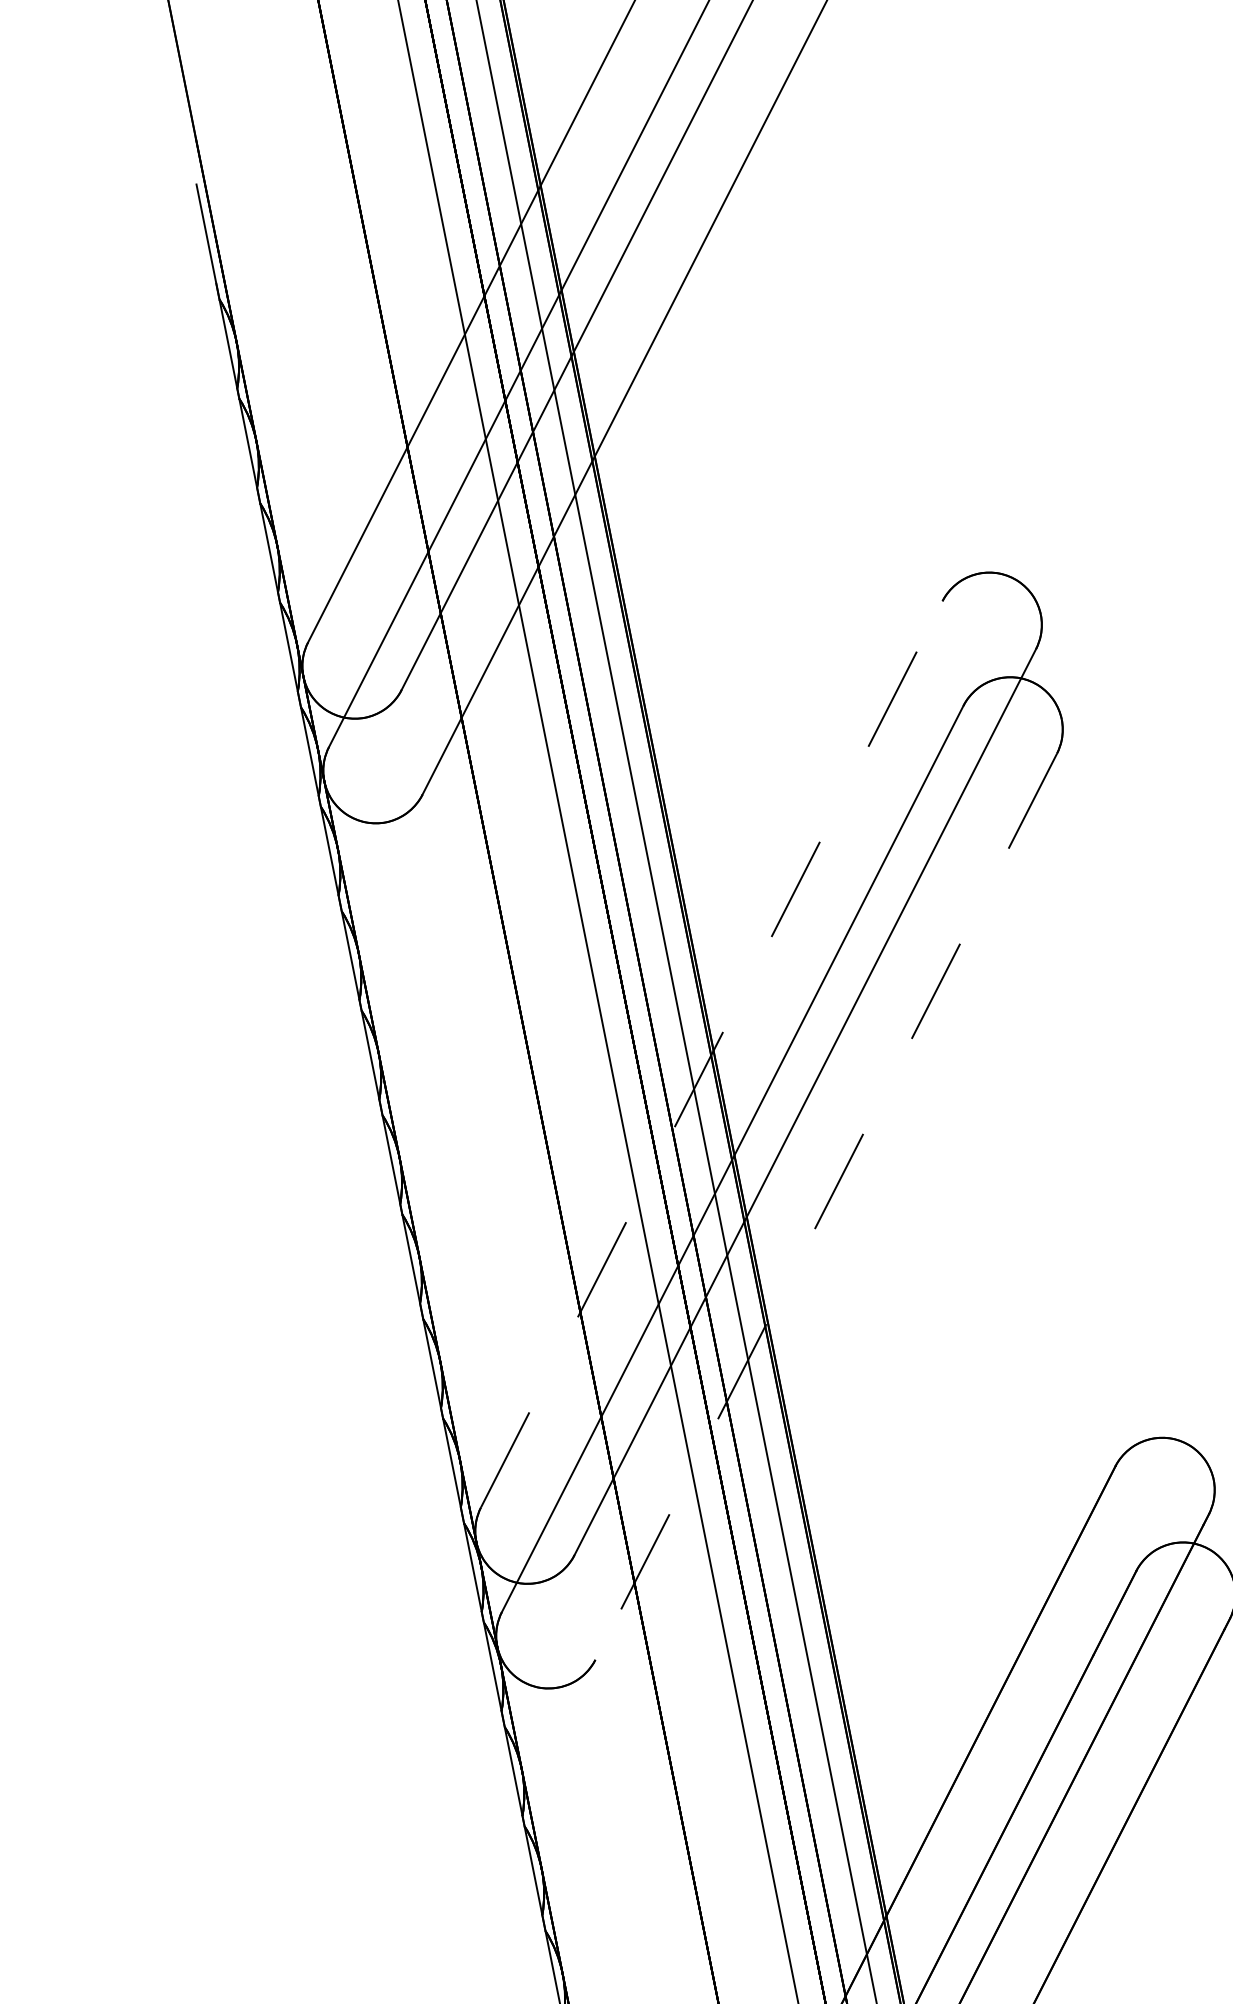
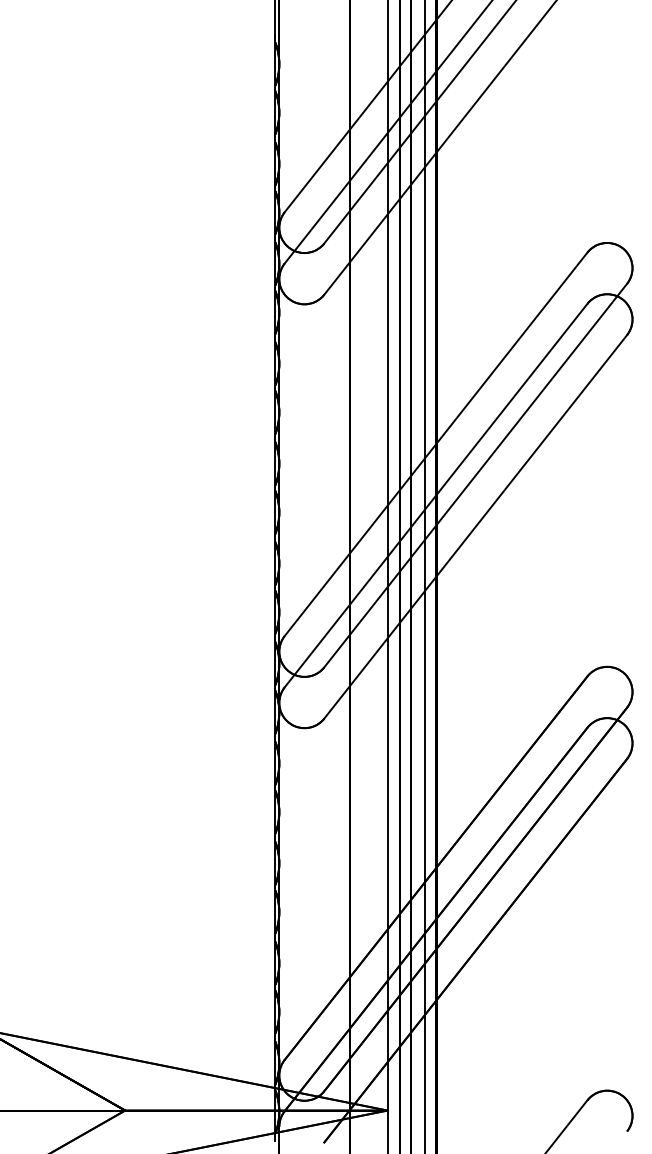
line: (712, 1052) -> (436, 443), dashed -> solid
line: (826, 1208) -> (475, 527), dashed -> solid

